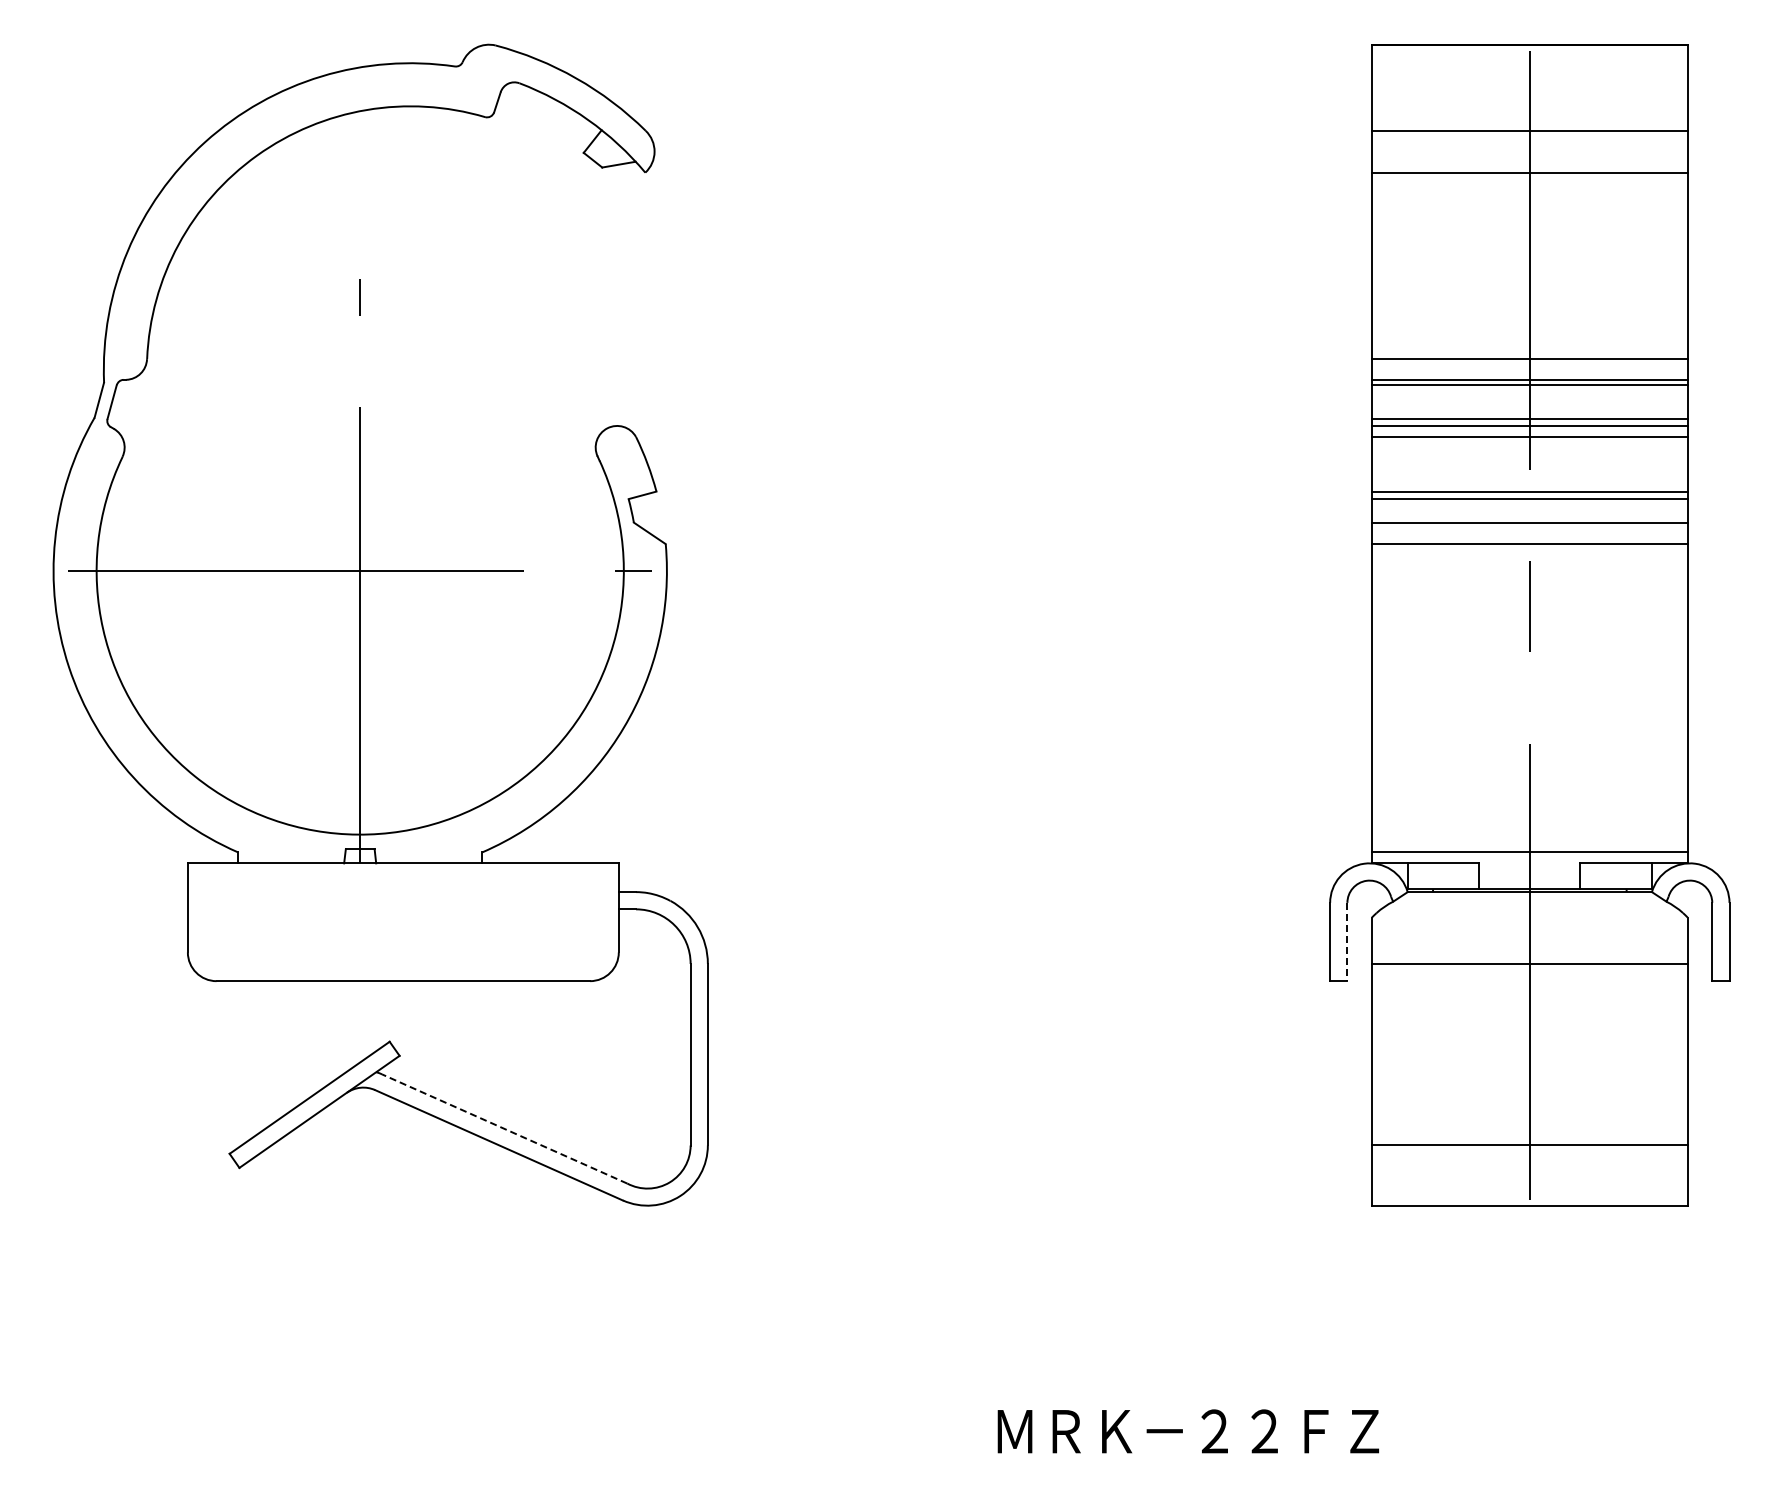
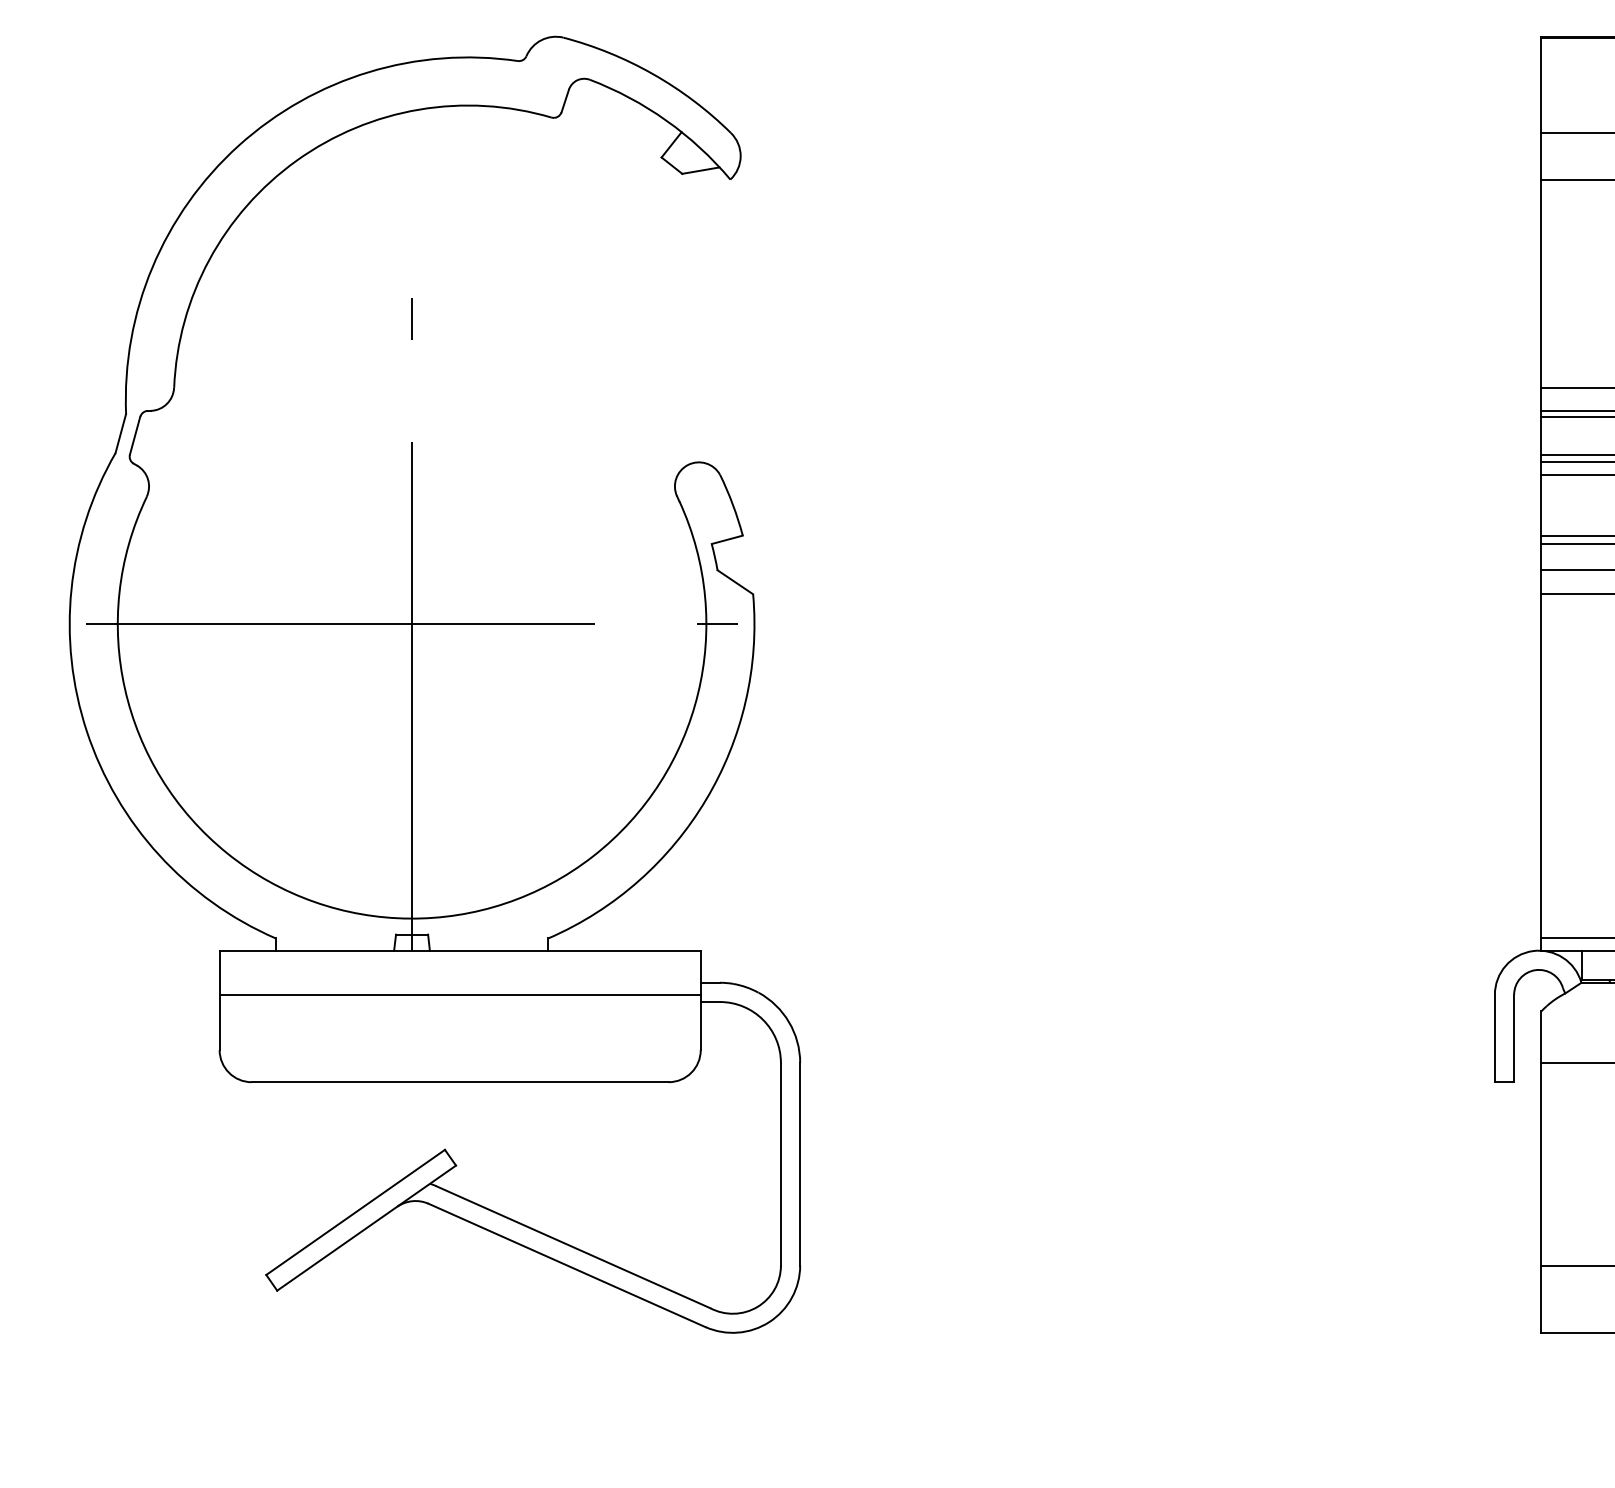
line: (402, 902) -> (459, 994), added
line: (1347, 942) -> (1514, 1039), dashed -> solid
line: (504, 1128) -> (573, 1246), dashed -> solid

